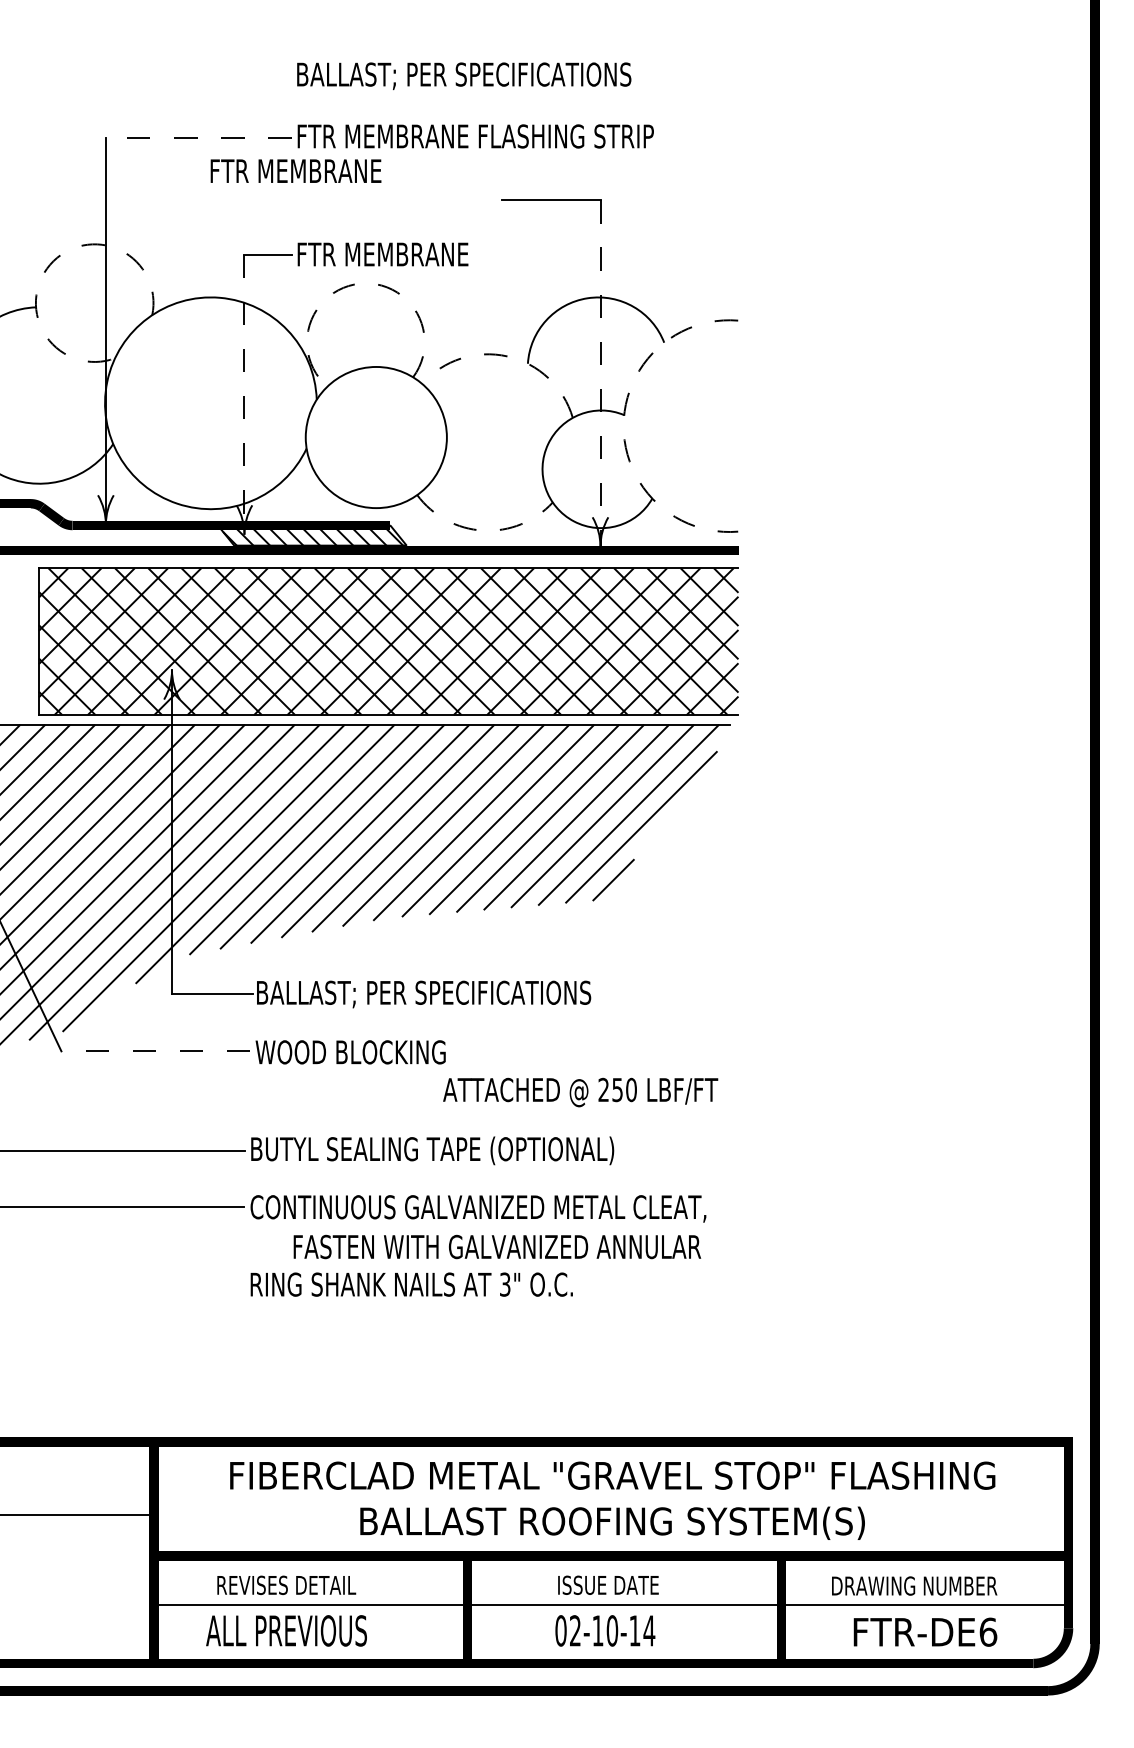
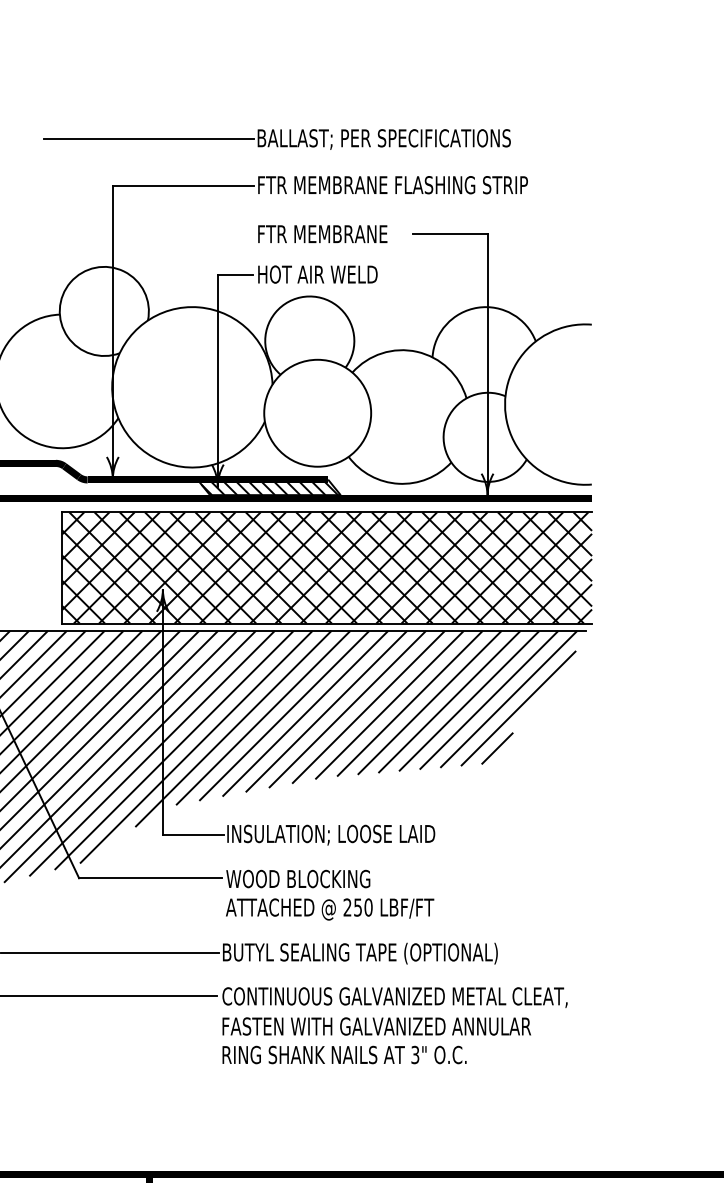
line: (153, 75) -> (148, 138), added
line: (198, 137) -> (182, 185), dashed -> solid
text: (295, 170) -> (322, 233), moved
text: (383, 254) -> (323, 274), FTR MEMBRANE -> HOT AIR WELD
arc: (50, 264) -> (70, 282), dashed -> solid
arc: (359, 283) -> (304, 296), dashed -> solid
arc: (507, 356) -> (417, 351), dashed -> solid
line: (600, 374) -> (487, 365), dashed -> solid
line: (244, 395) -> (217, 381), dashed -> solid
arc: (623, 426) -> (504, 404), dashed -> solid
arc: (483, 530) -> (398, 483), dashed -> solid
text: (425, 994) -> (354, 835), BALLAST; PER SPECIFICATIONS -> INSULATION; LOOSE LAID
line: (155, 1051) -> (150, 878), dashed -> solid
text: (580, 1092) -> (329, 909), moved
text: (497, 1246) -> (376, 1026), moved

